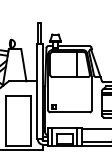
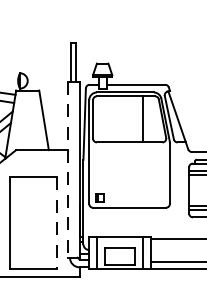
line: (36, 91) -> (67, 168), solid -> dashed
line: (30, 120) -> (56, 222), solid -> dashed

